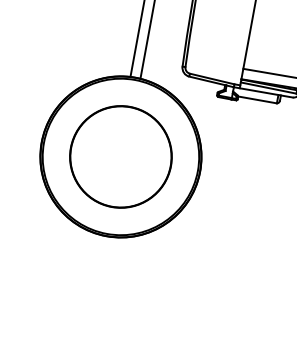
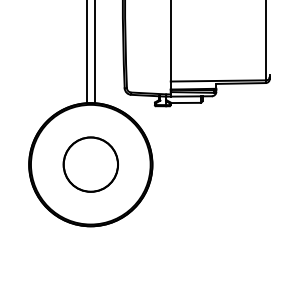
part: (120, 156) -> (90, 164), size x0.7

